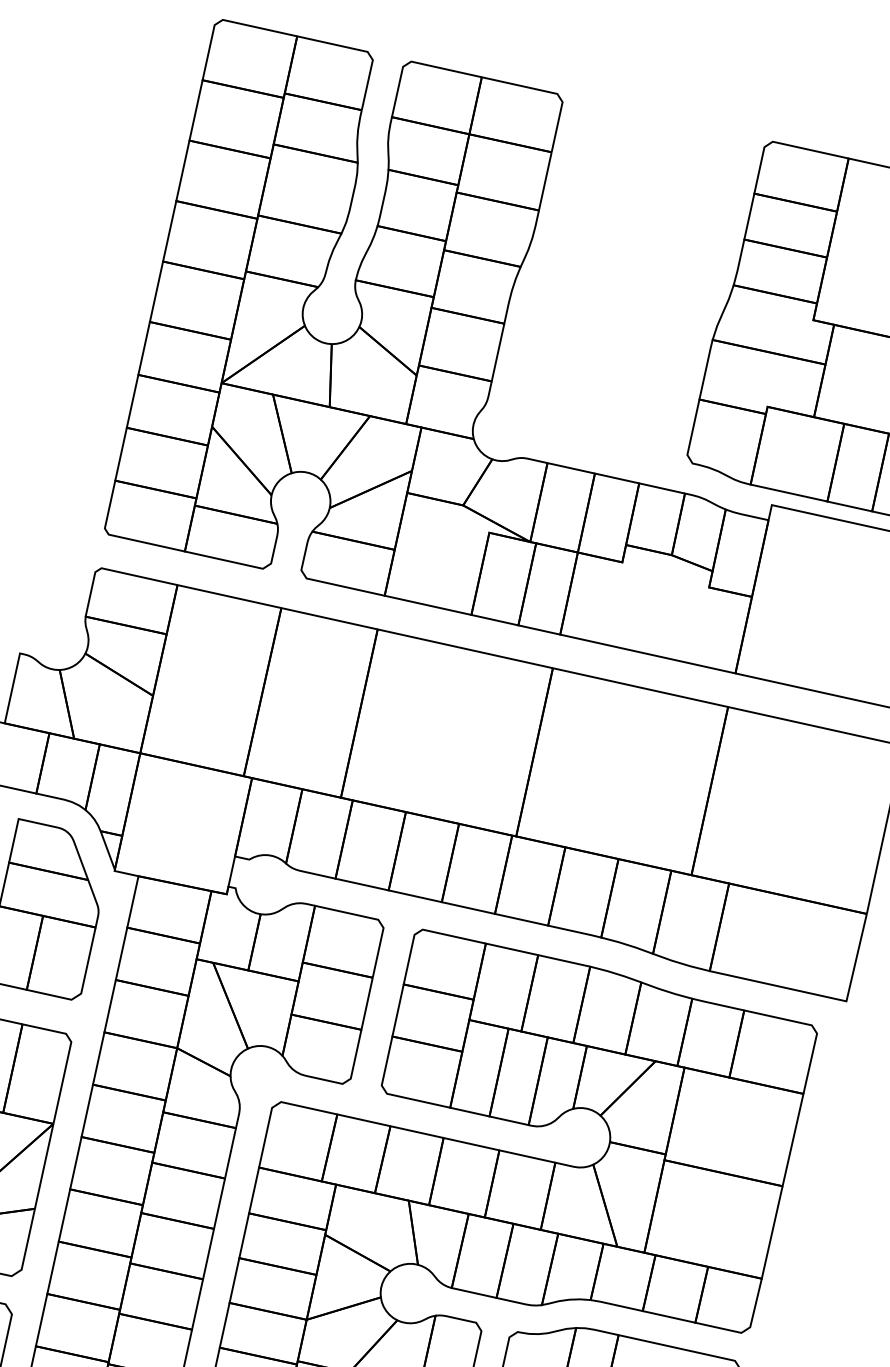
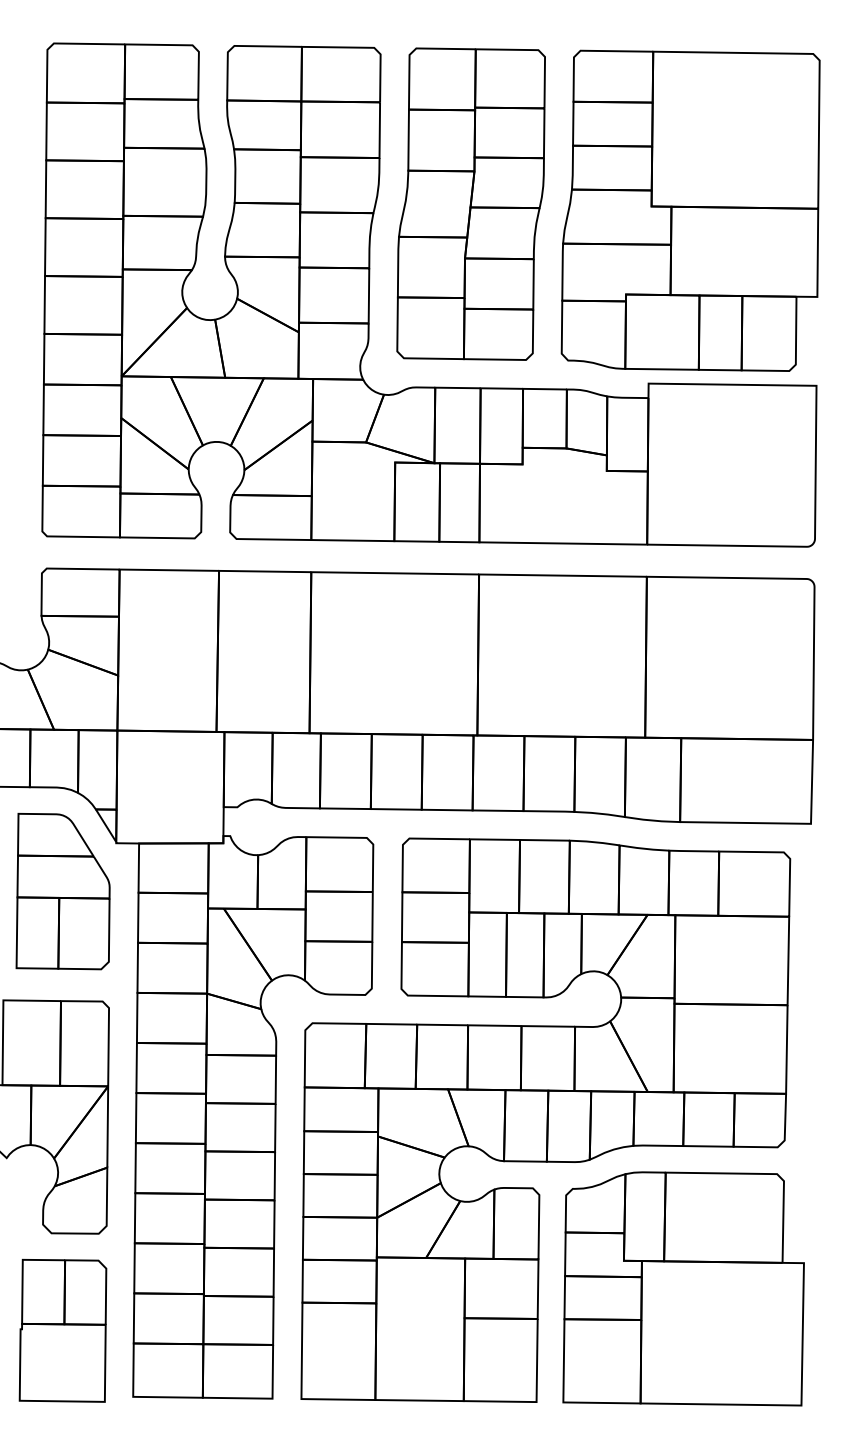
part: (624, 277) -> (470, 203), added

